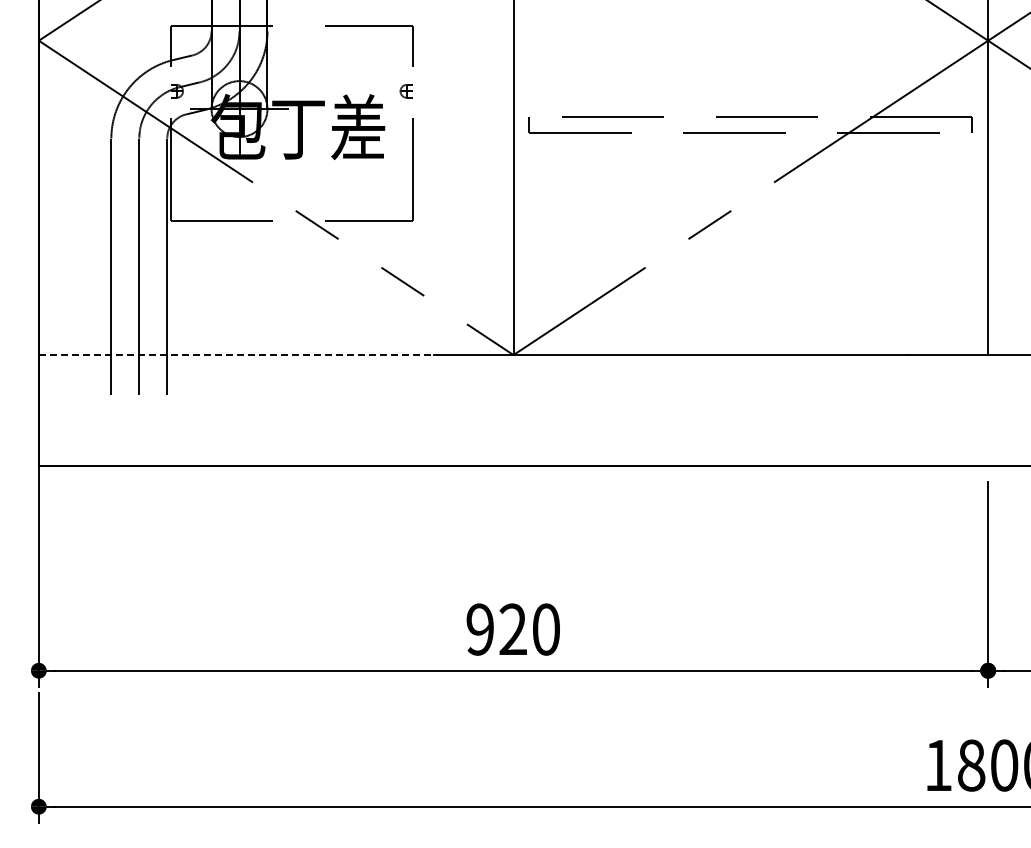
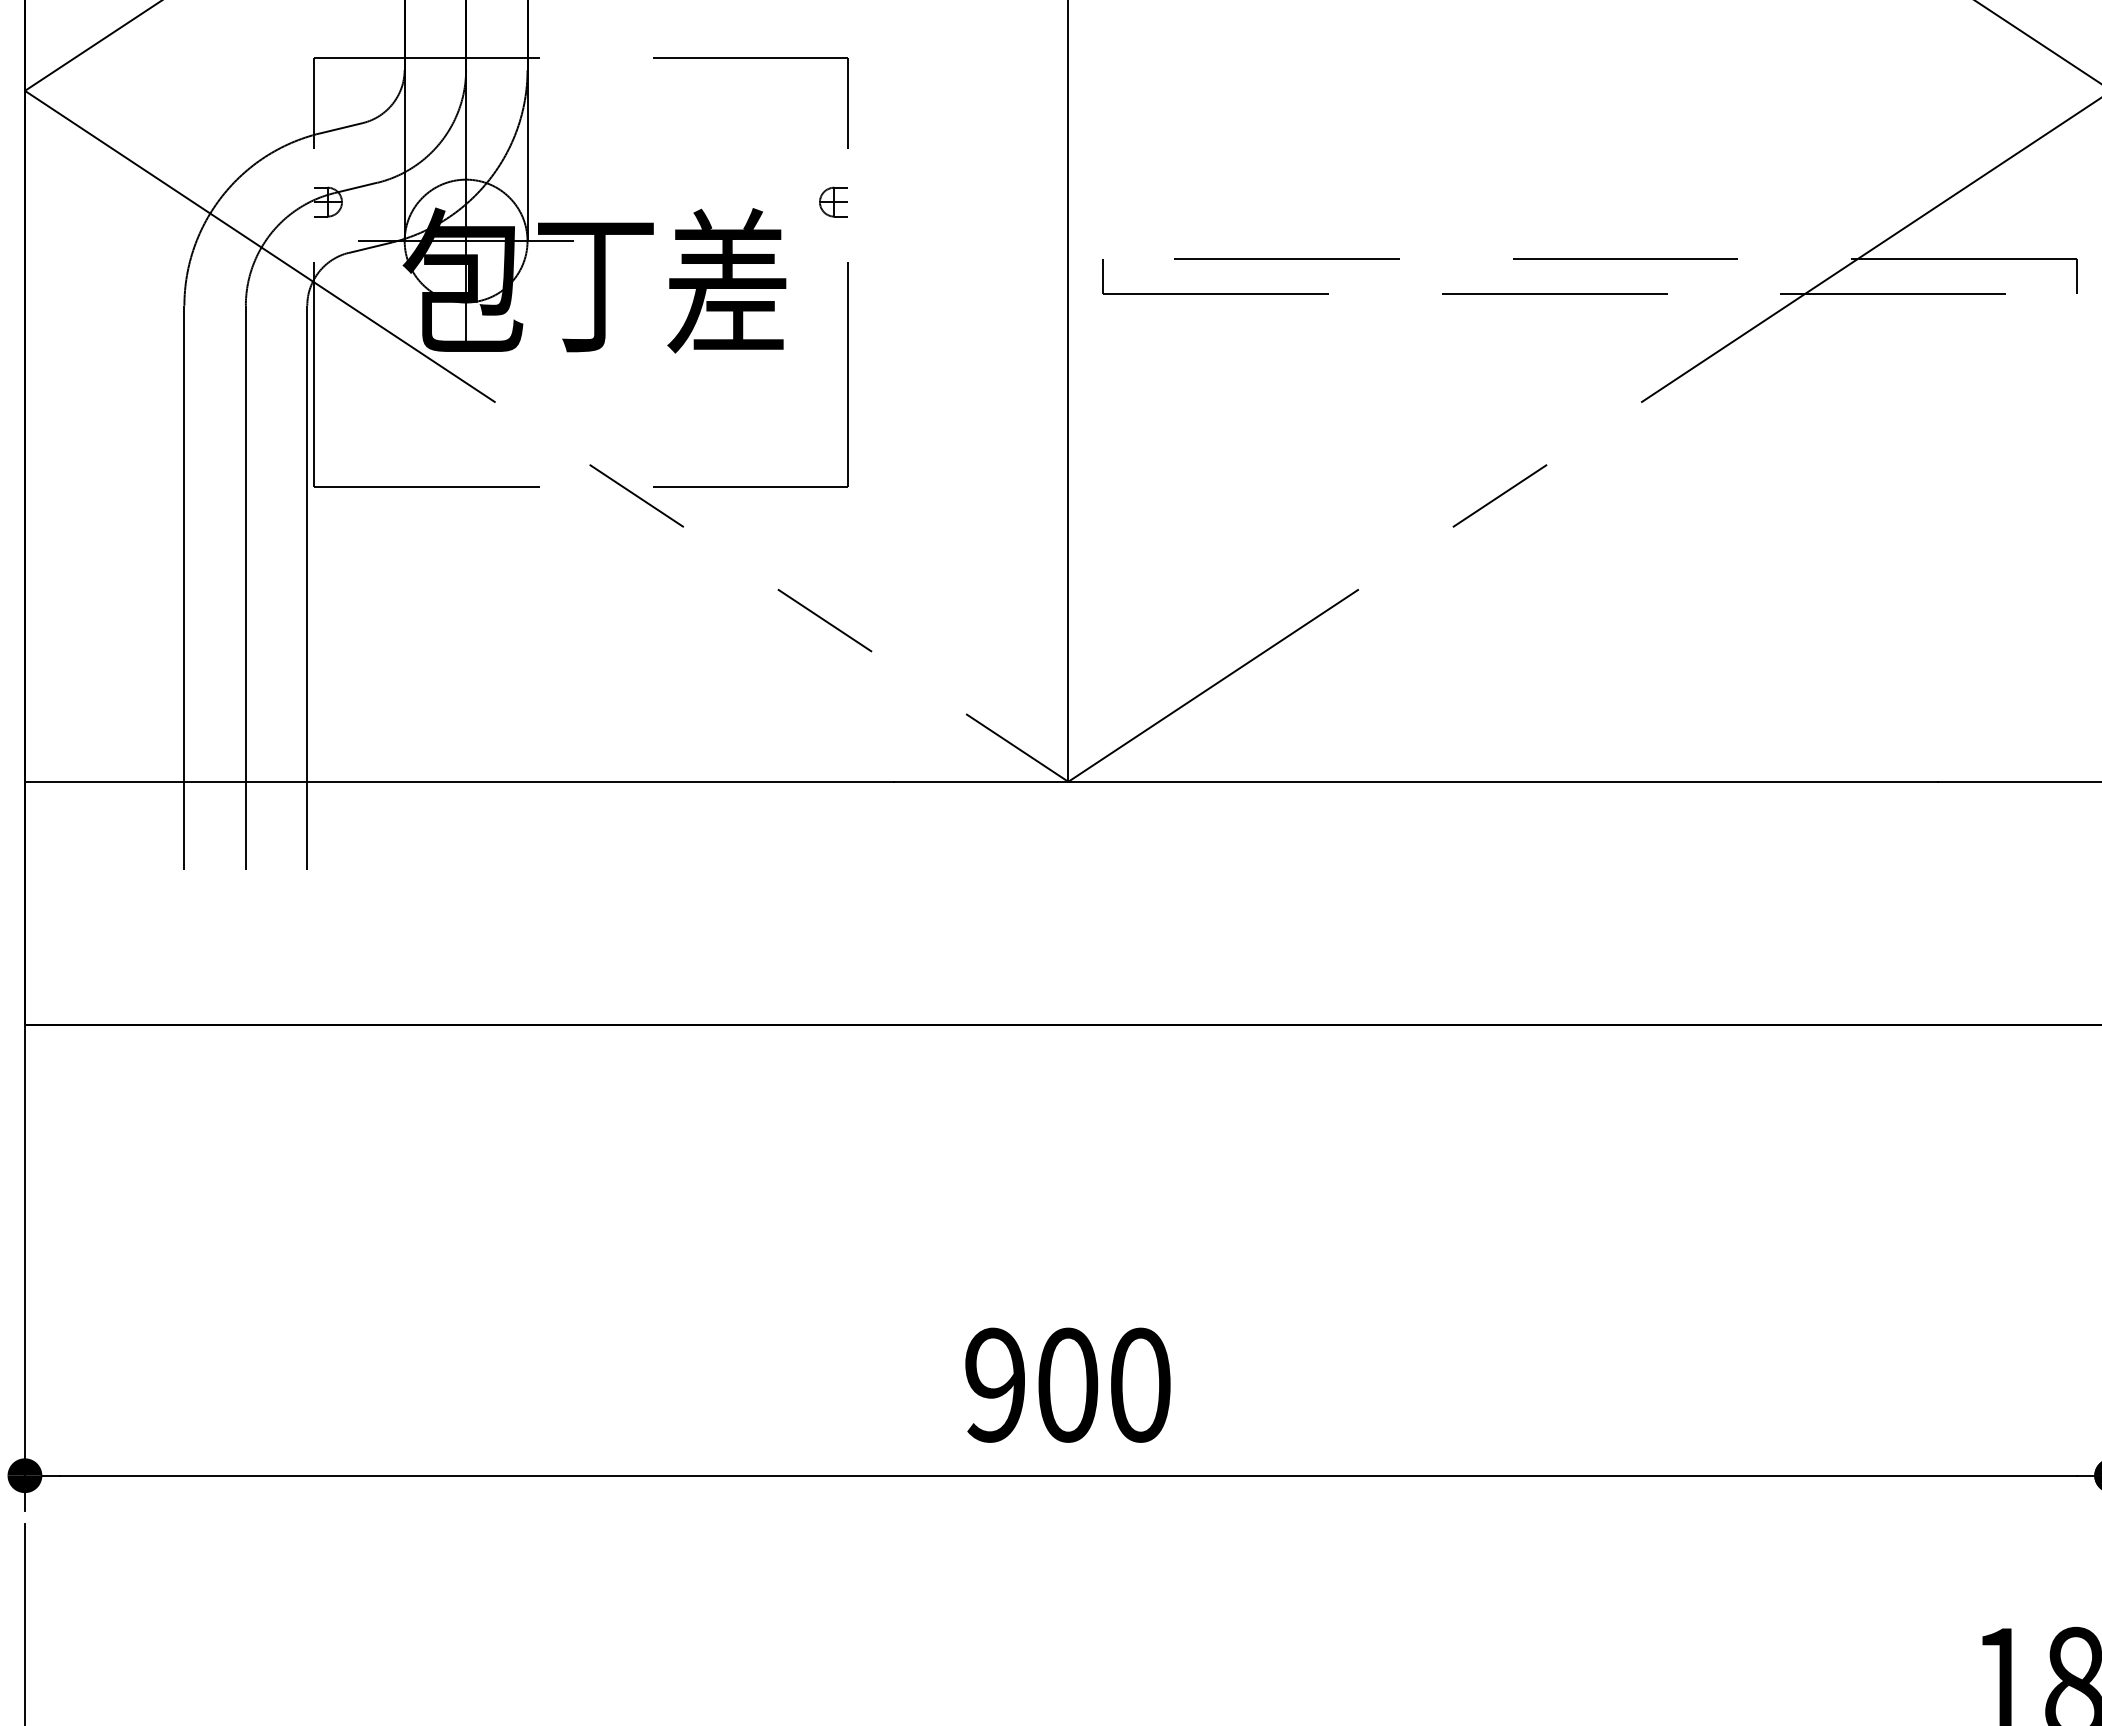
line: (236, 355) -> (459, 782), dashed -> solid
text: (512, 629) -> (1066, 1385), 920 -> 900

